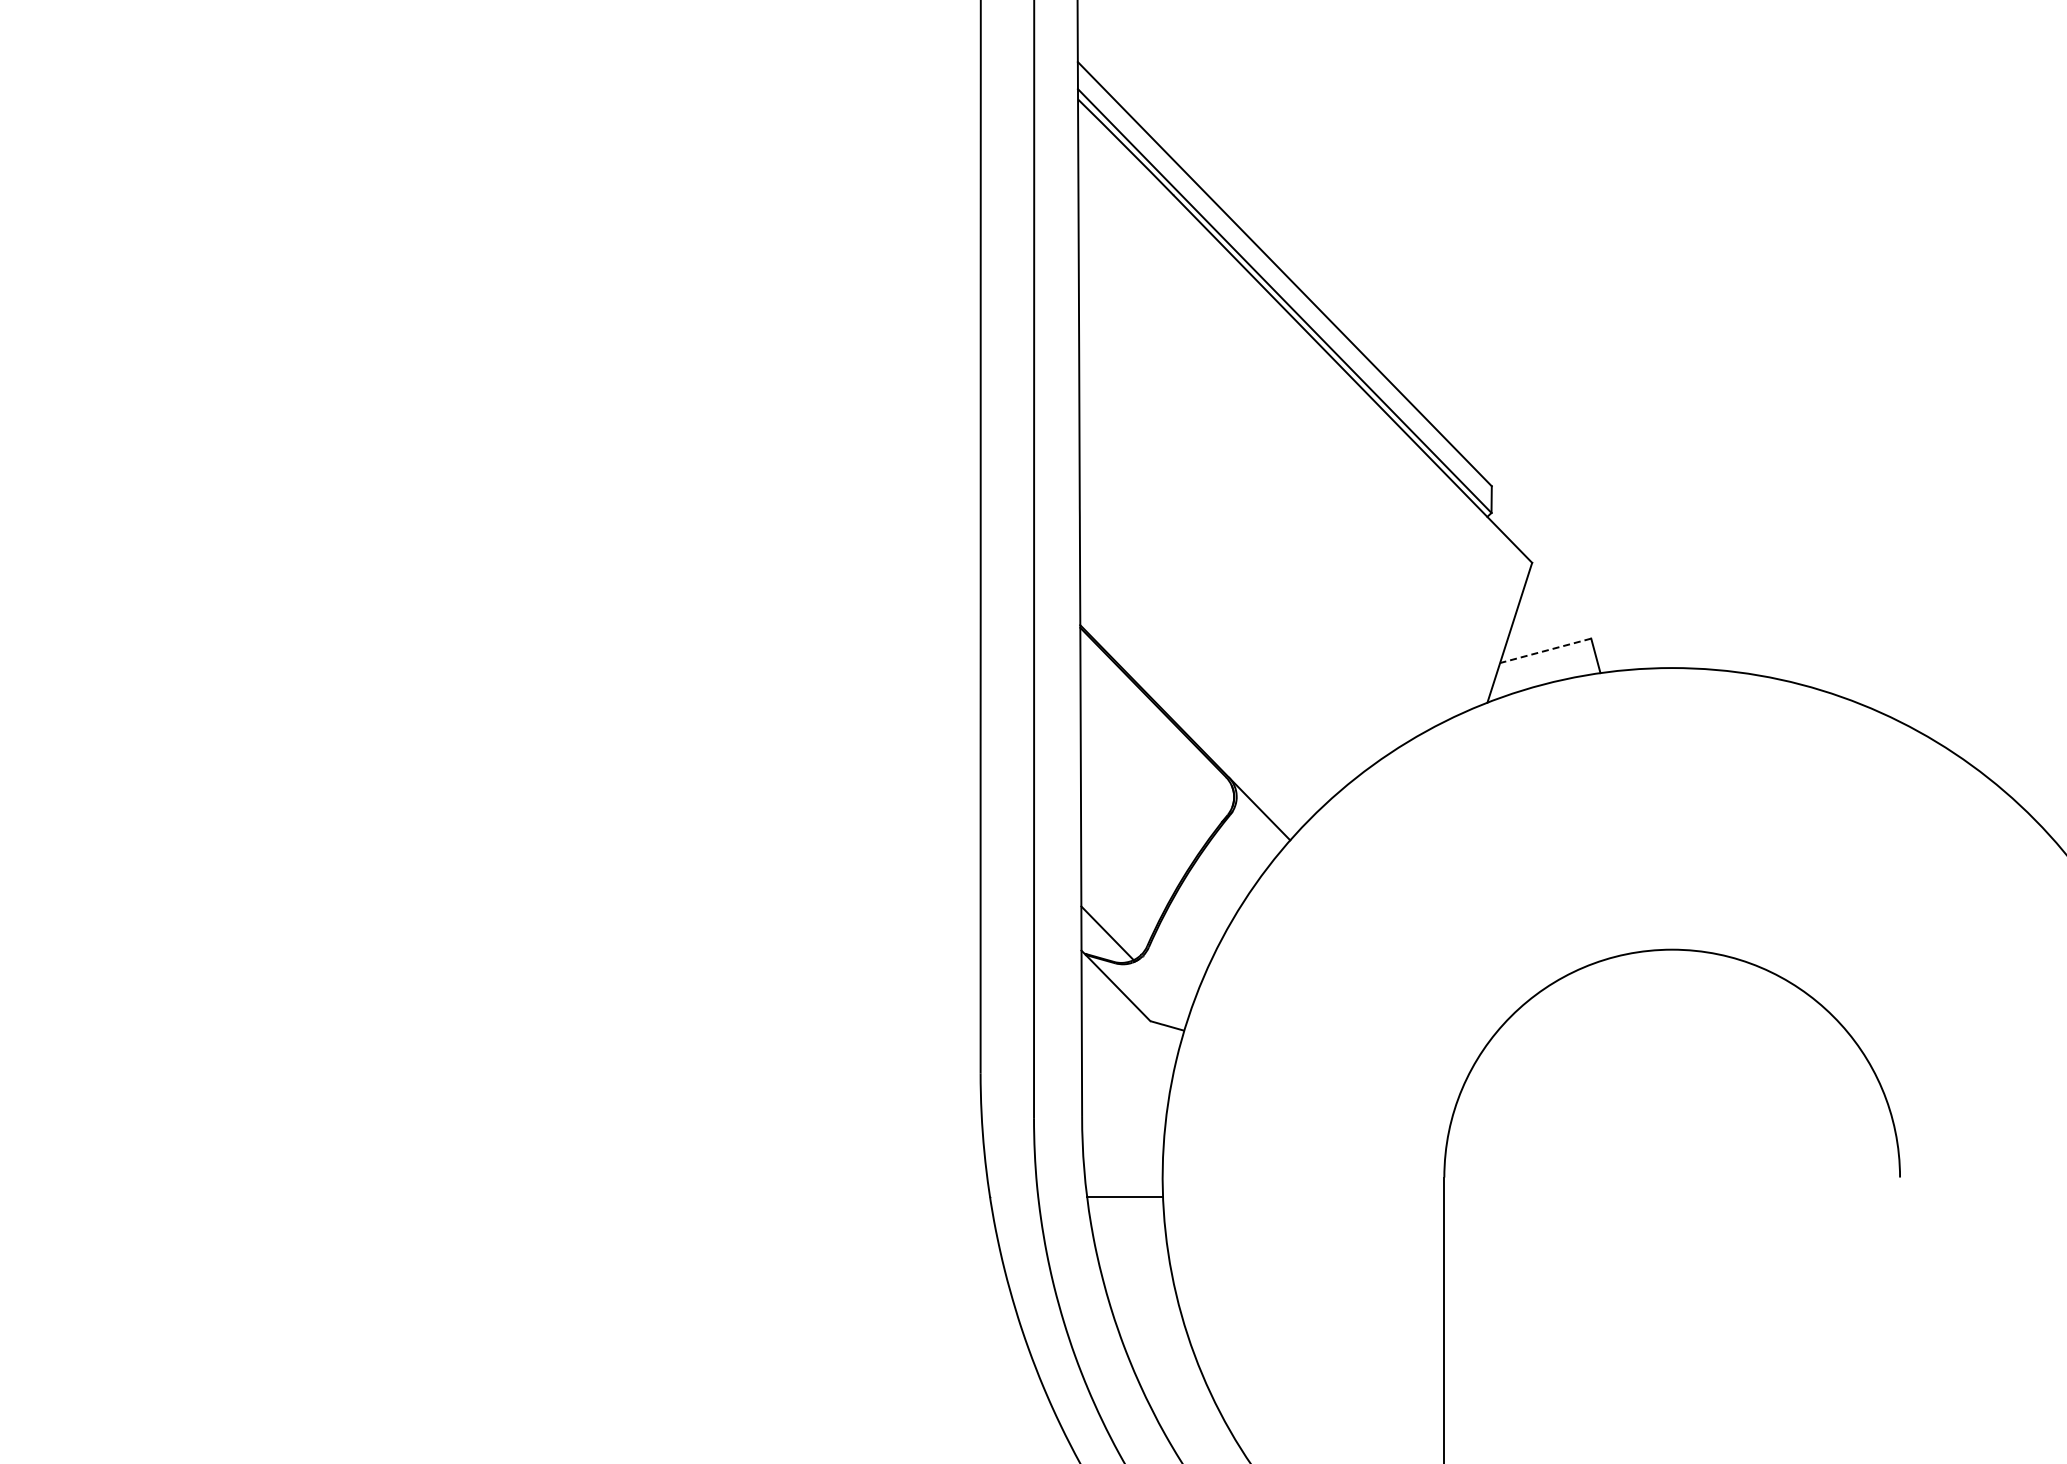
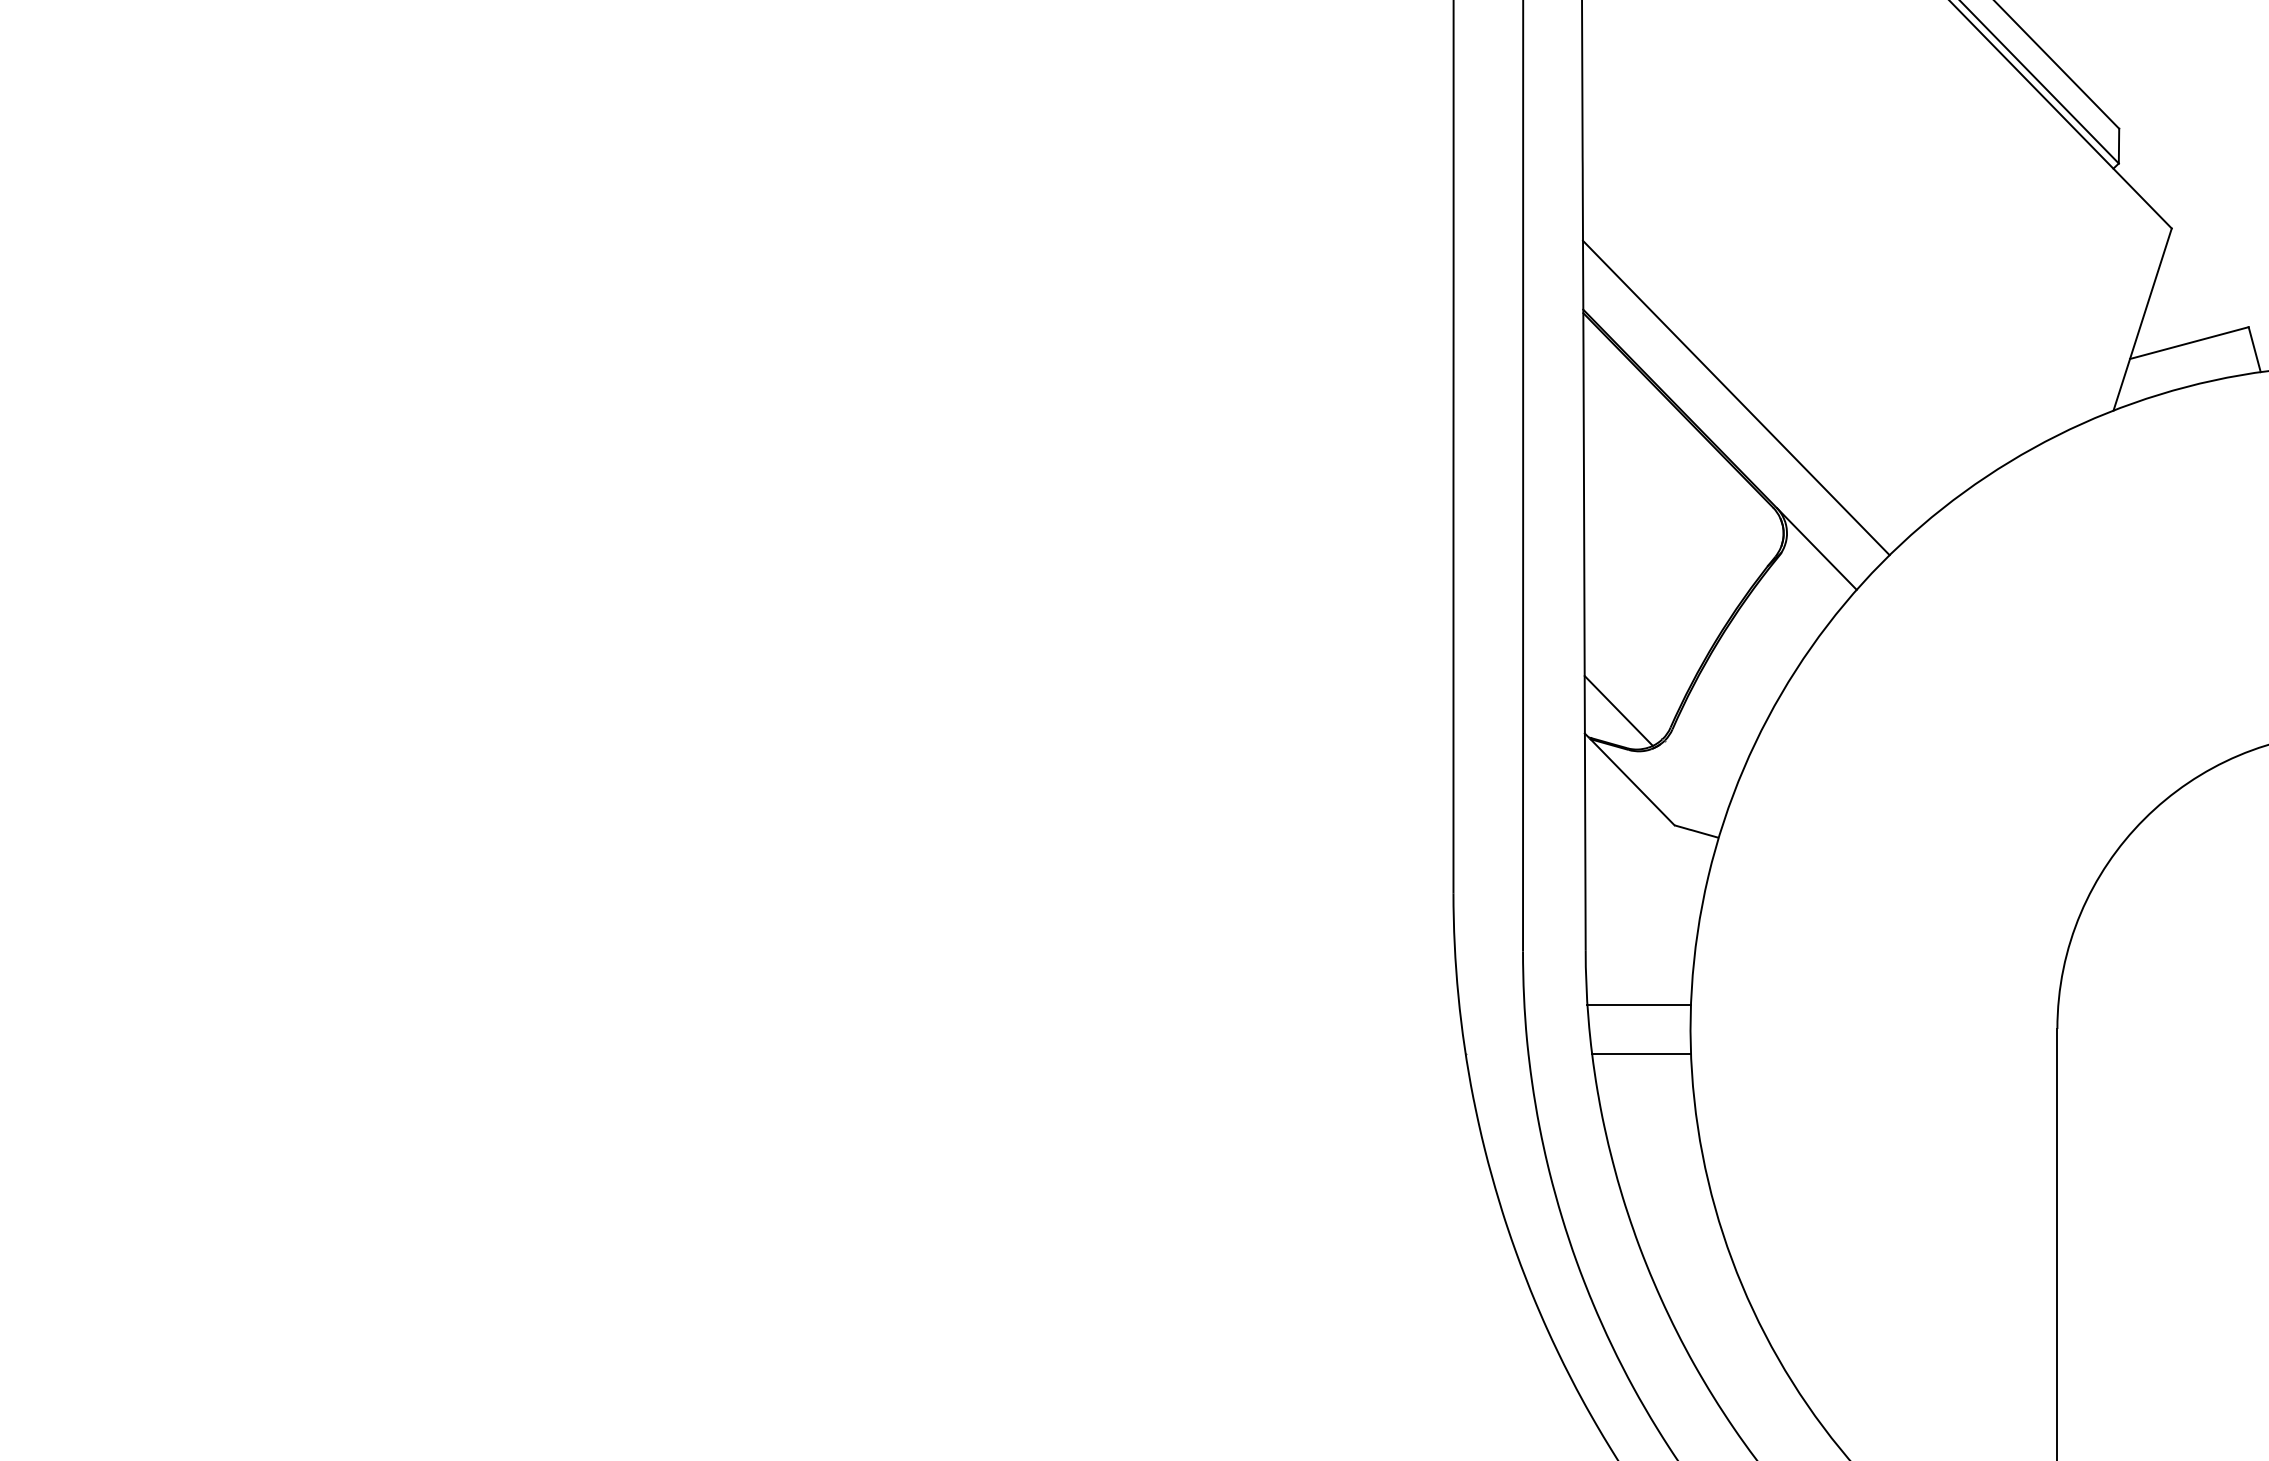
line: (1545, 650) -> (2189, 342), dashed -> solid
line: (1197, 692) -> (1735, 397), added
line: (1122, 1158) -> (1638, 1004), added

